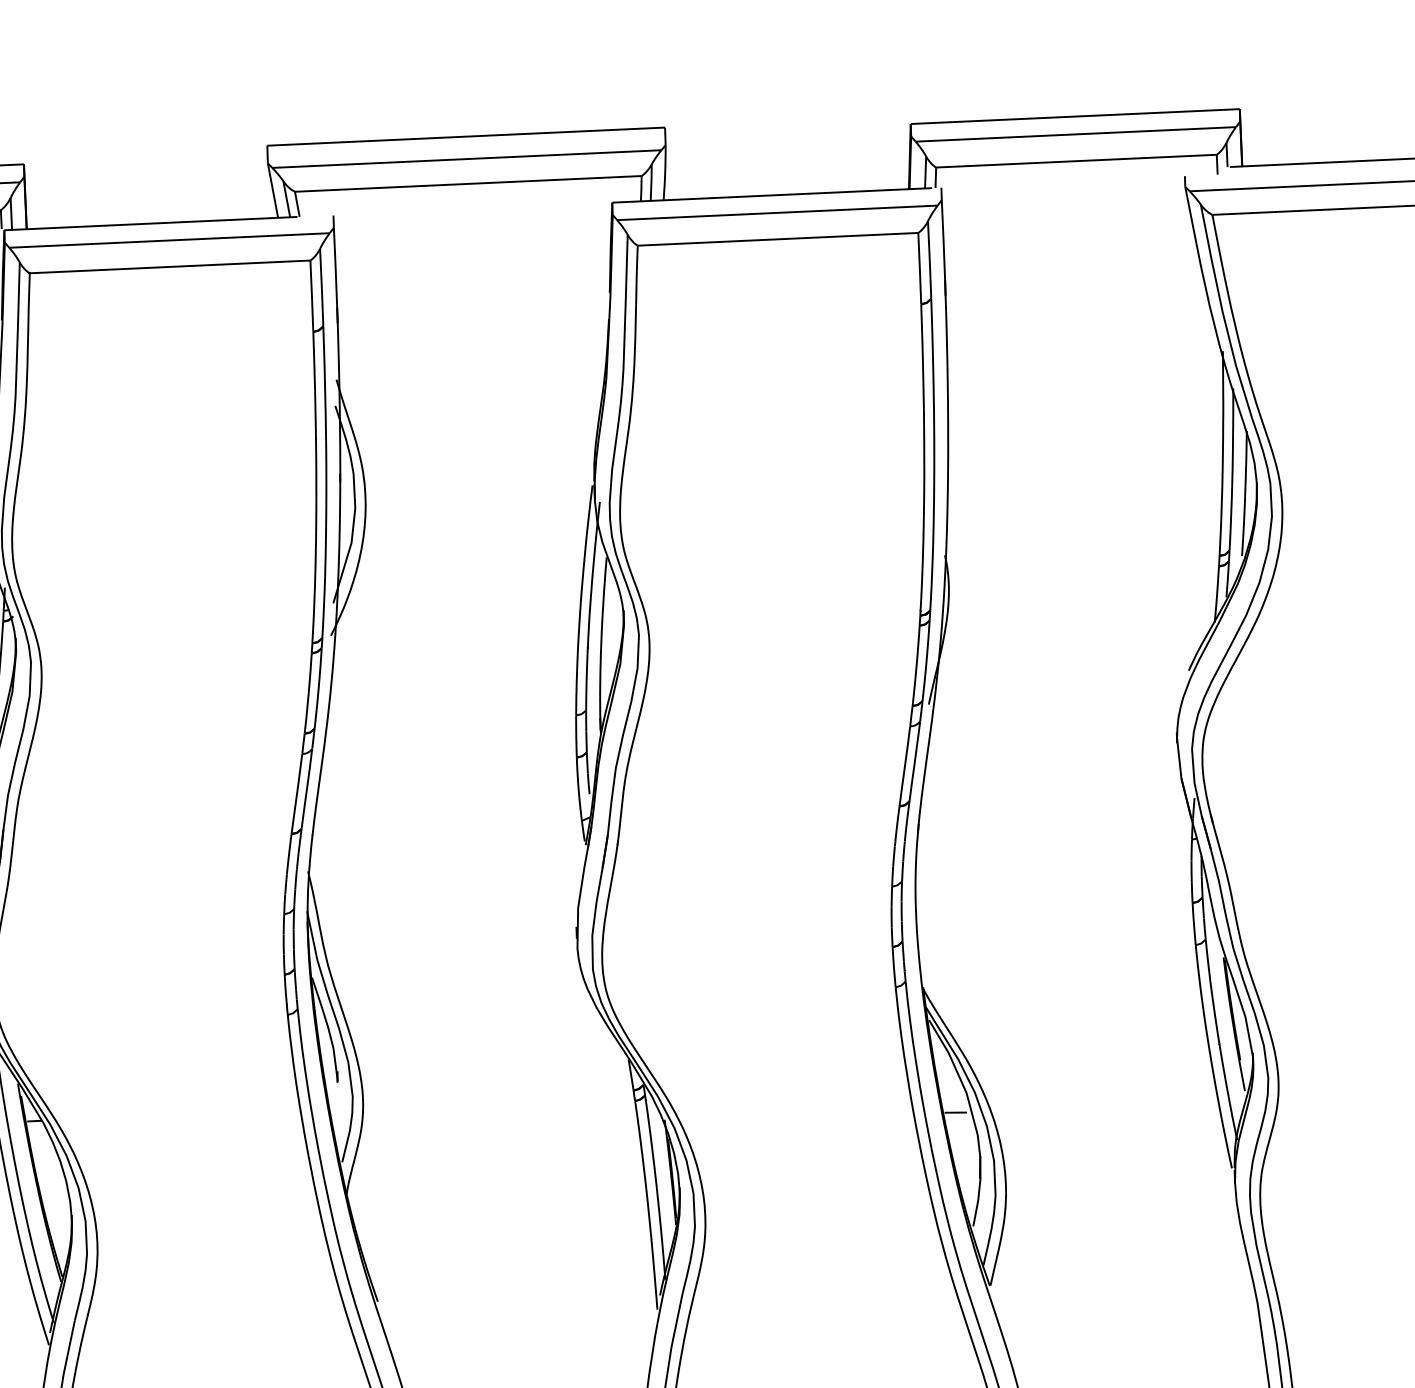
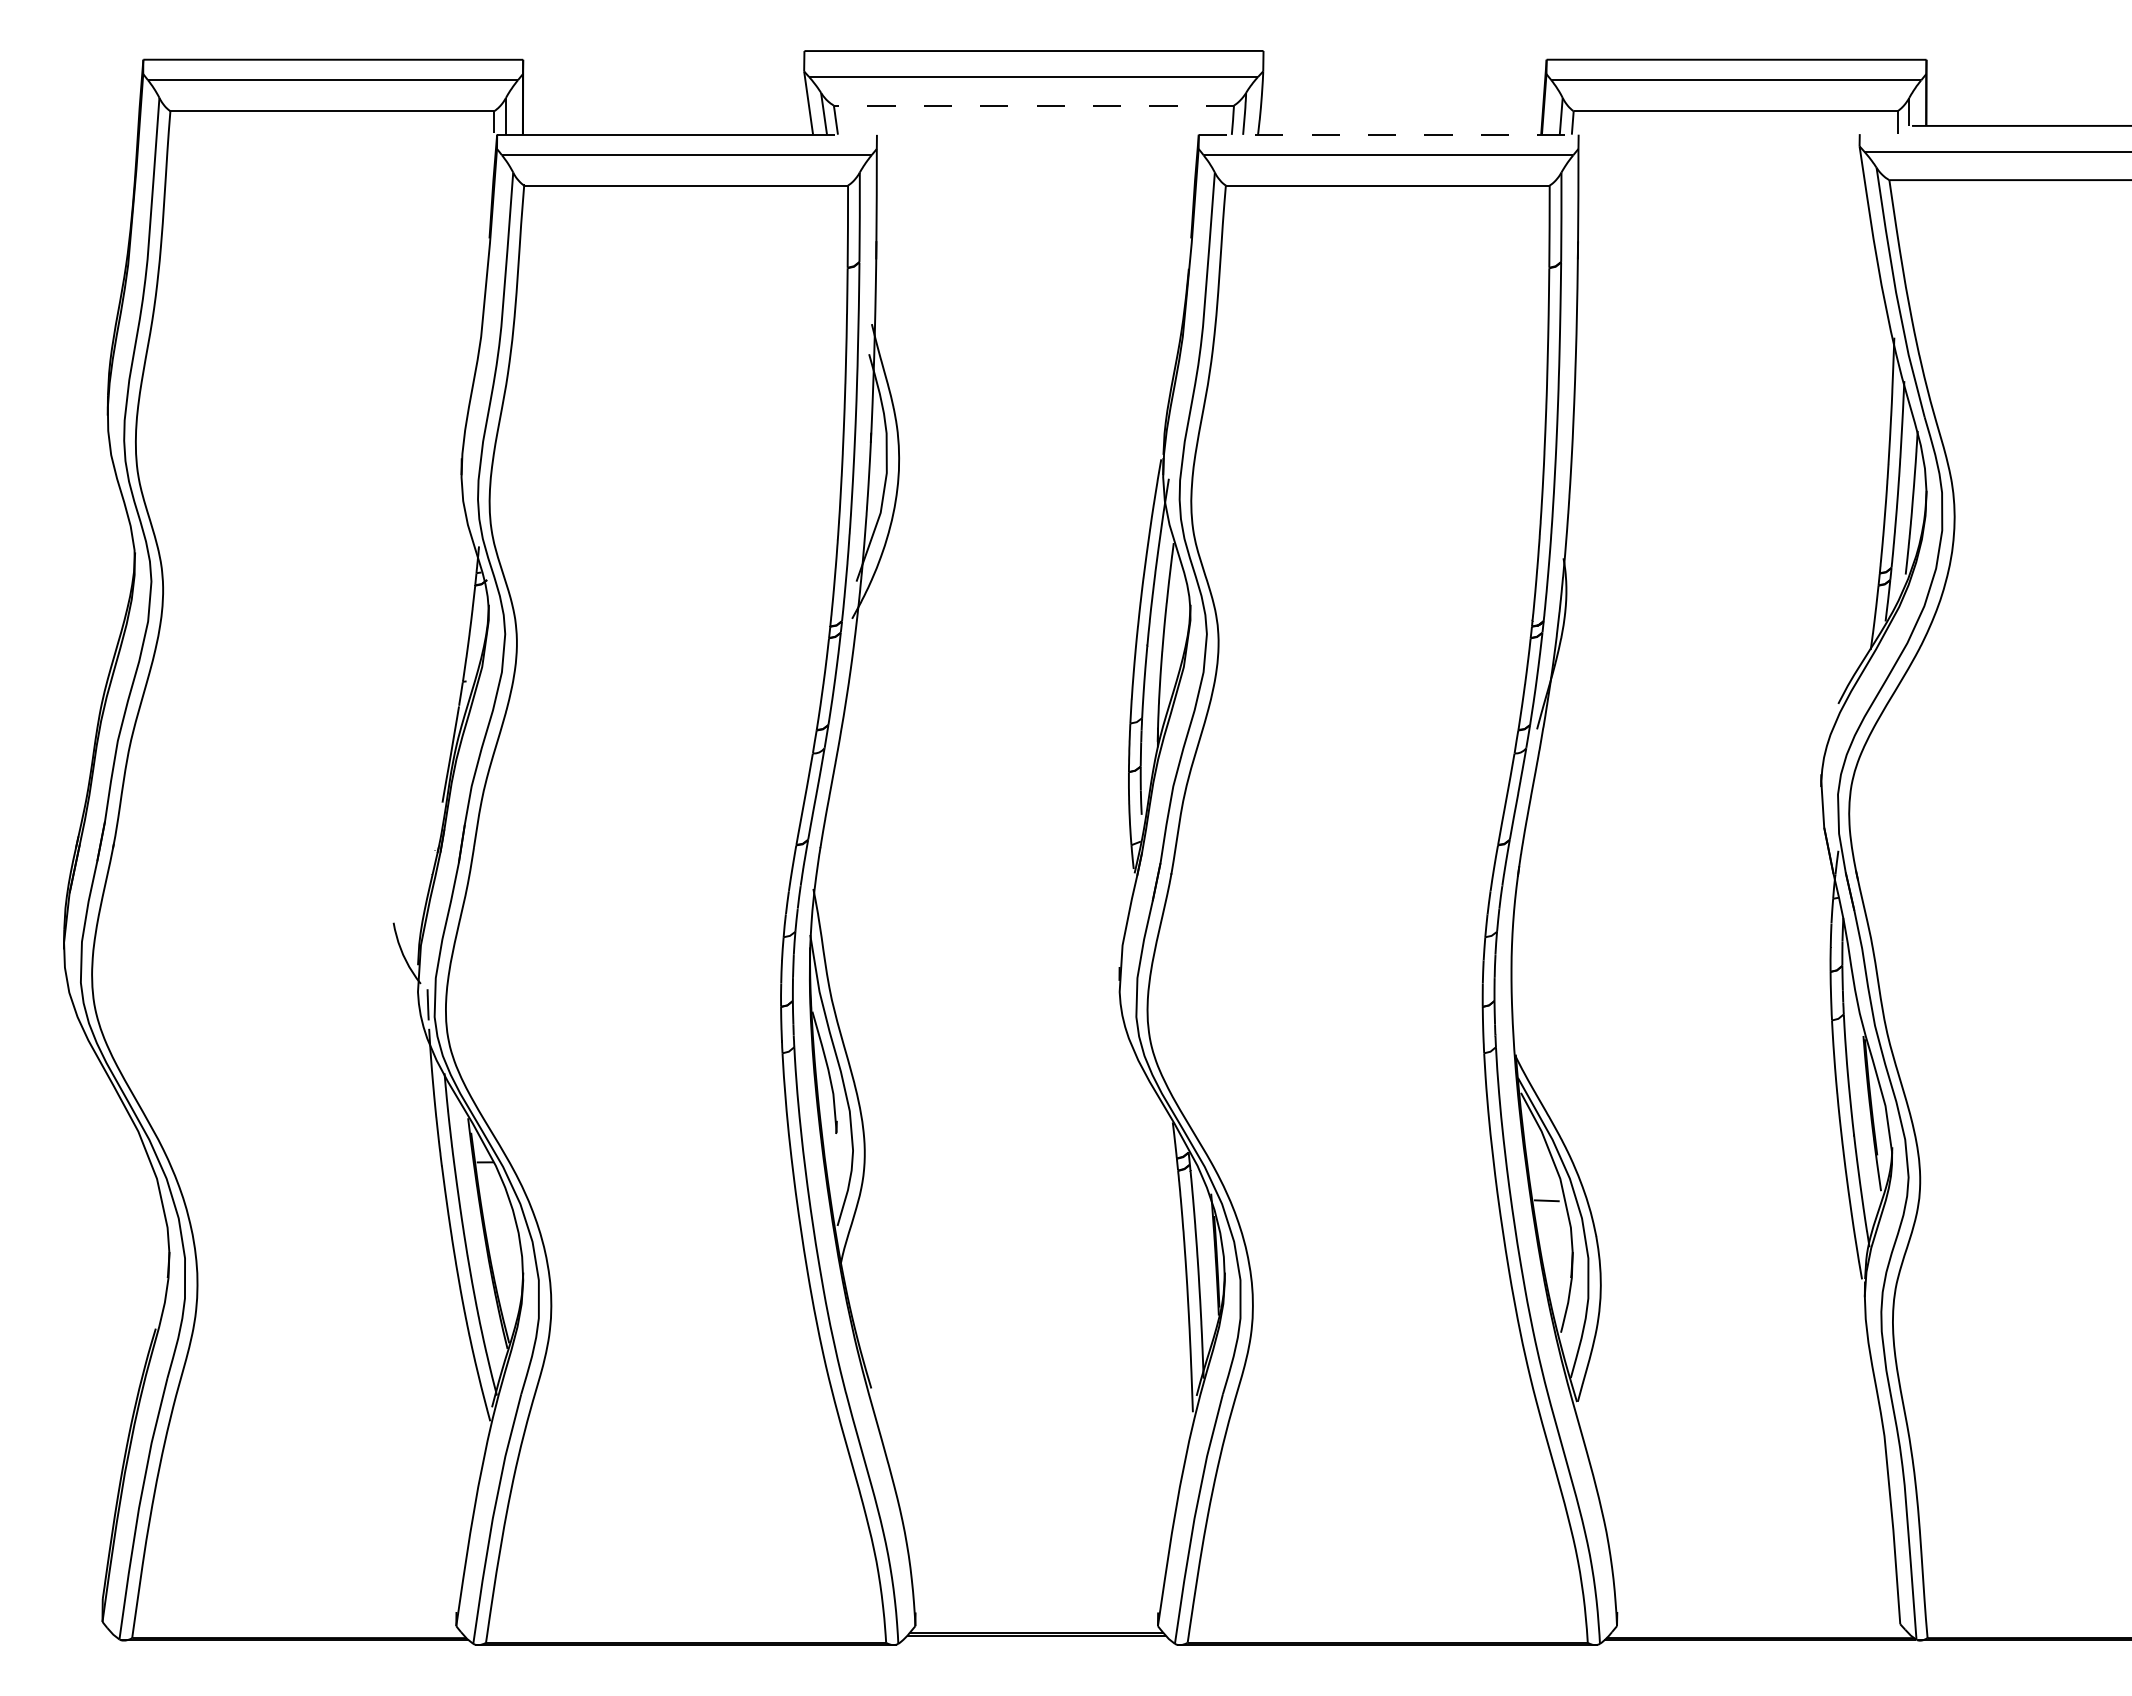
line: (467, 183) -> (1033, 105), solid -> dashed
line: (772, 195) -> (1383, 134), solid -> dashed

